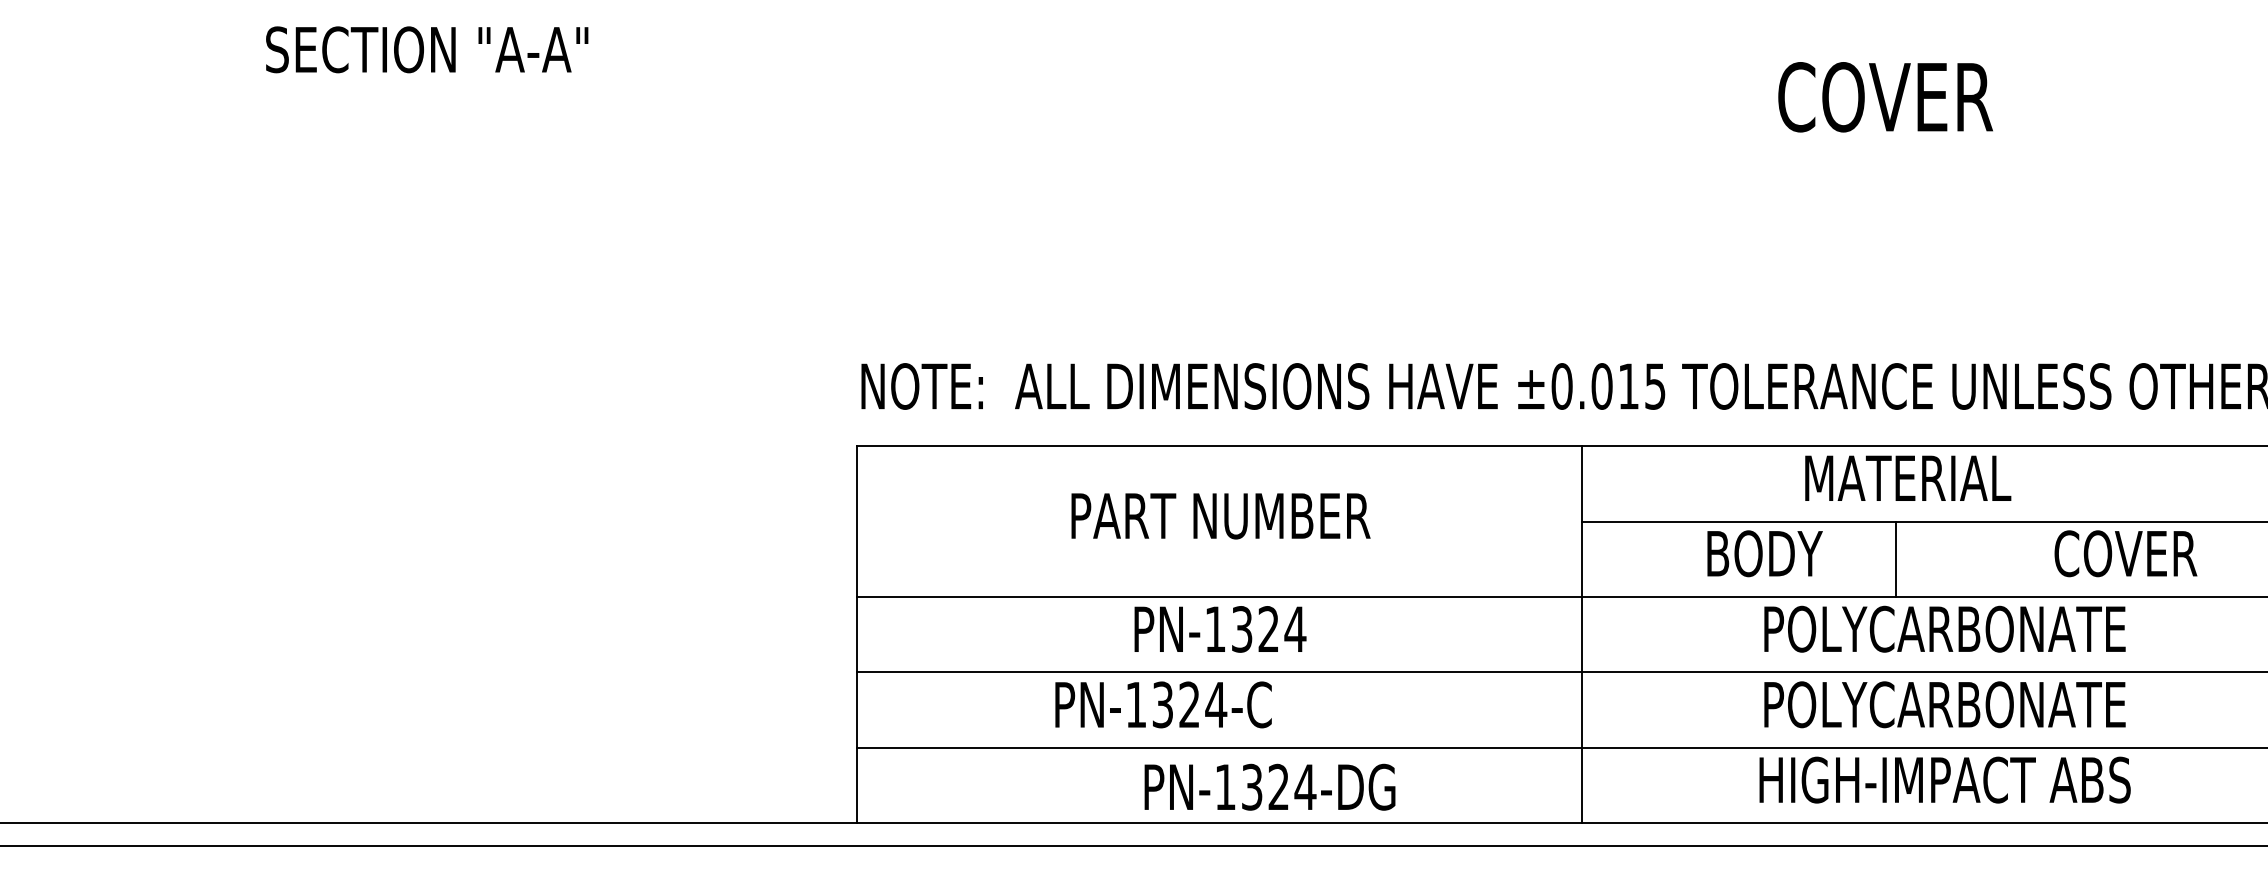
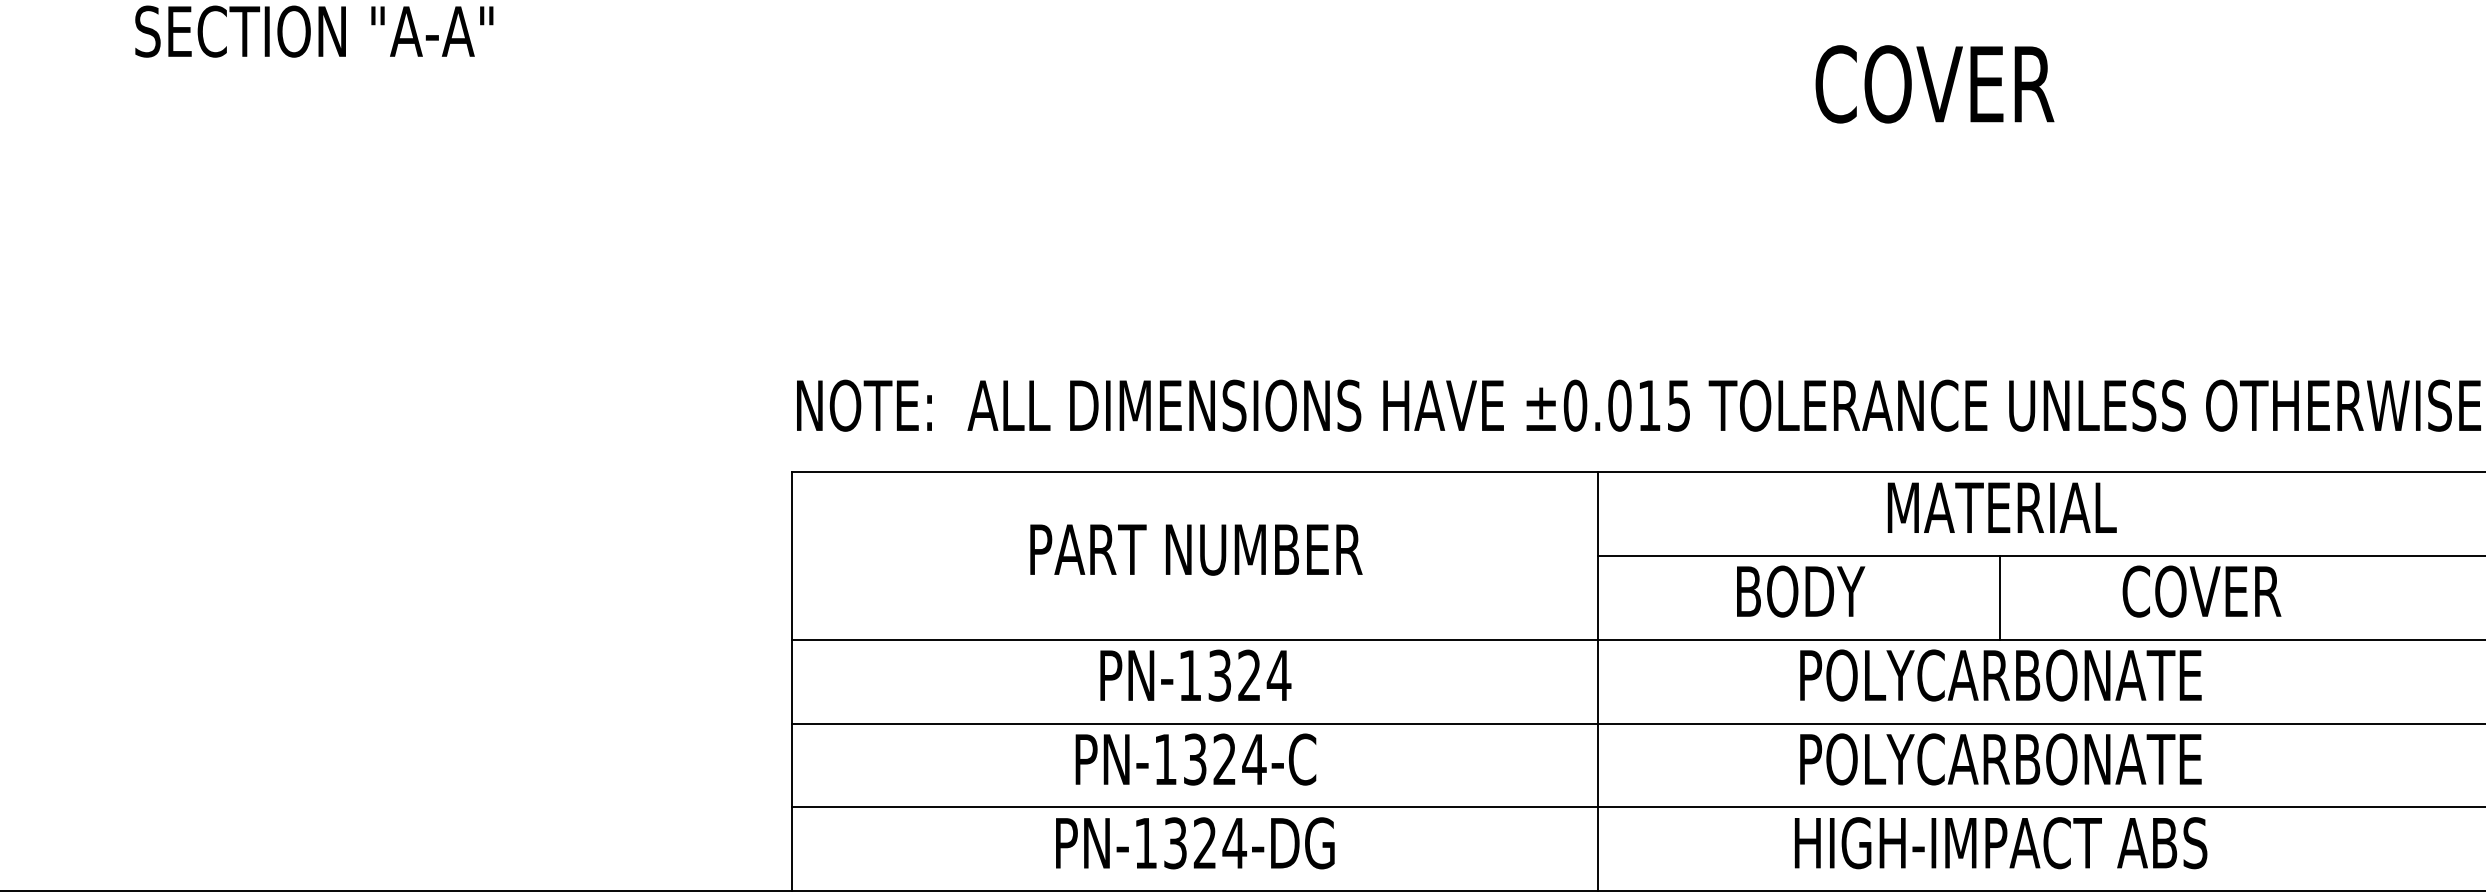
text: (1908, 477) -> (2002, 506), moved
line: (1896, 559) -> (2000, 598), moved
text: (1163, 704) -> (1195, 759), moved
text: (1269, 786) -> (1194, 842), moved

